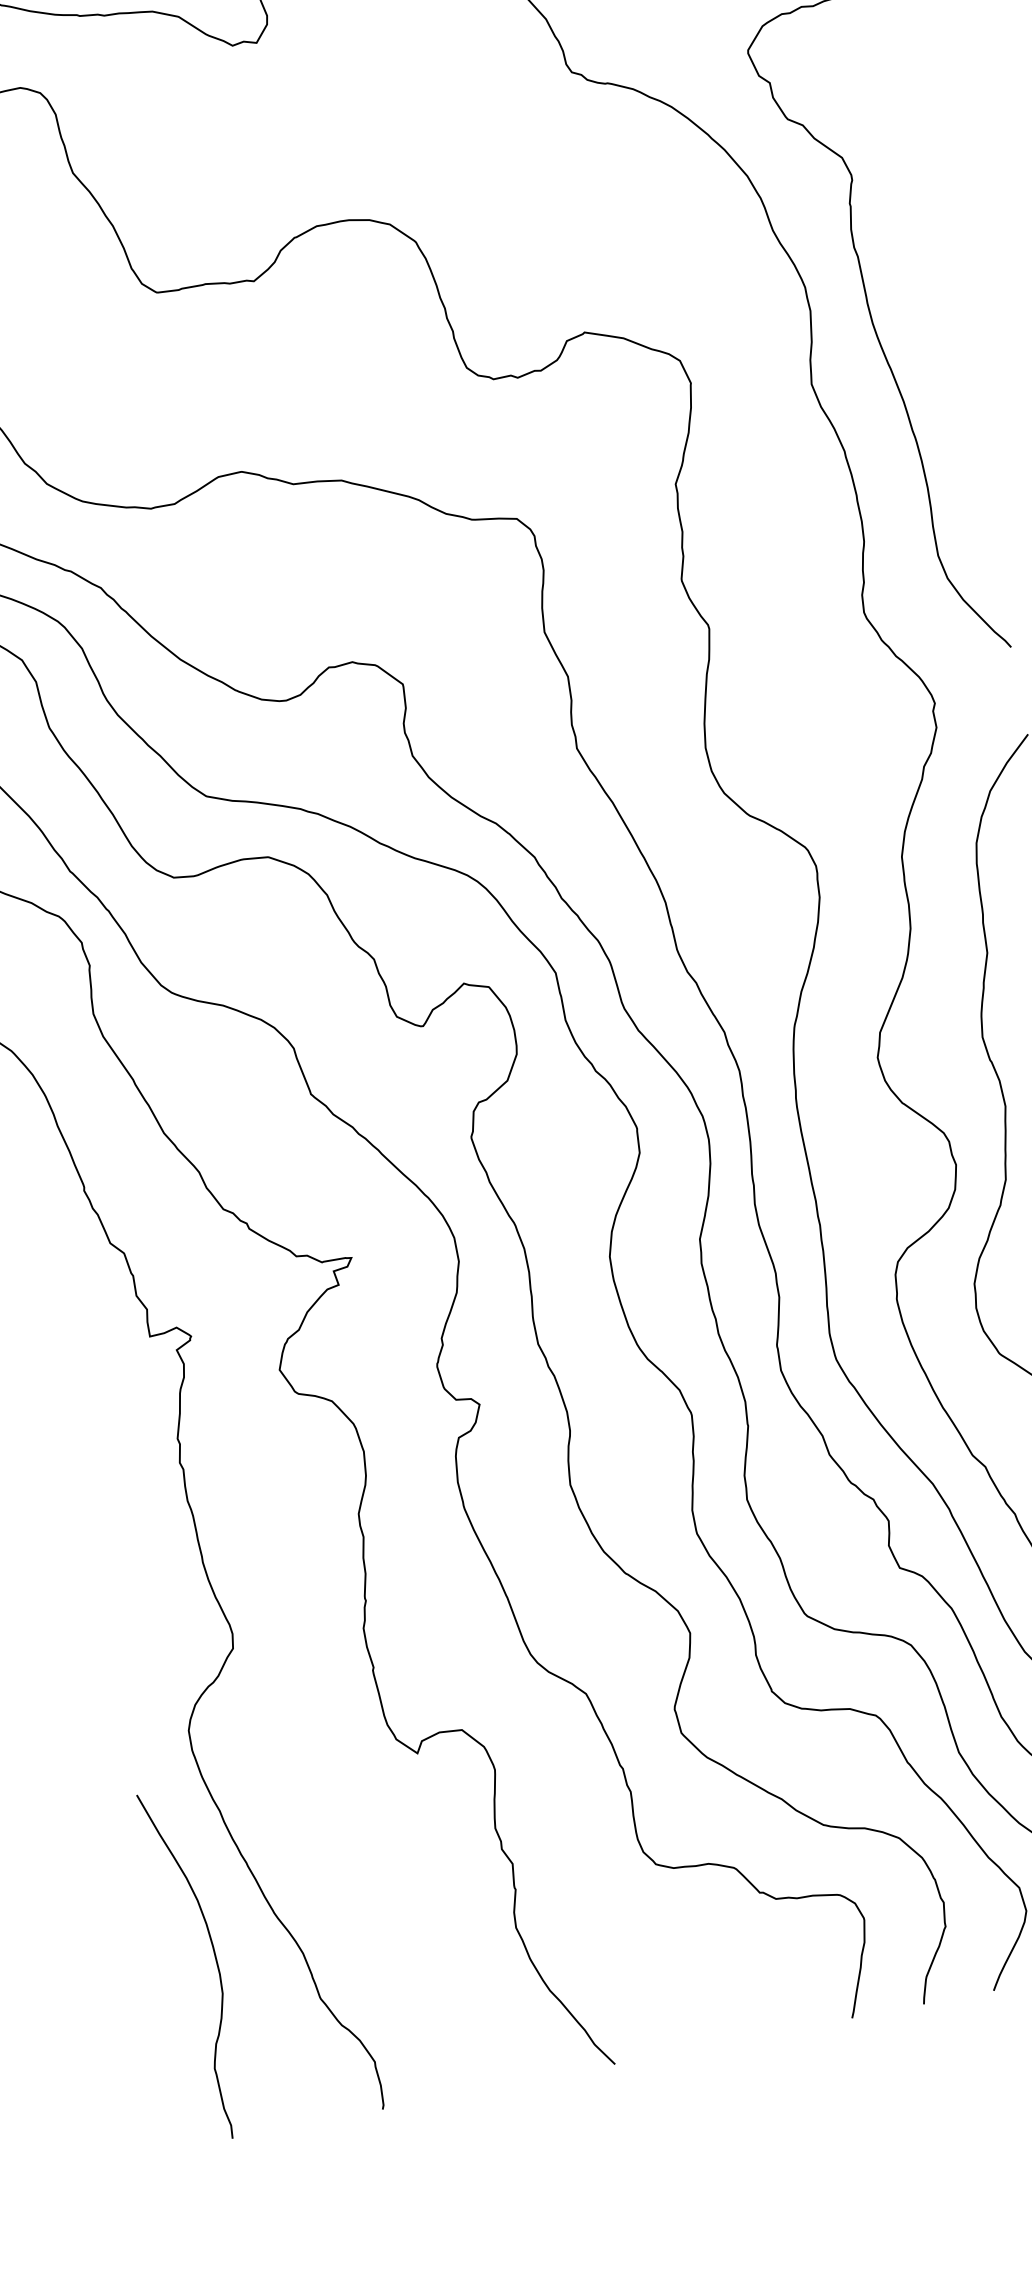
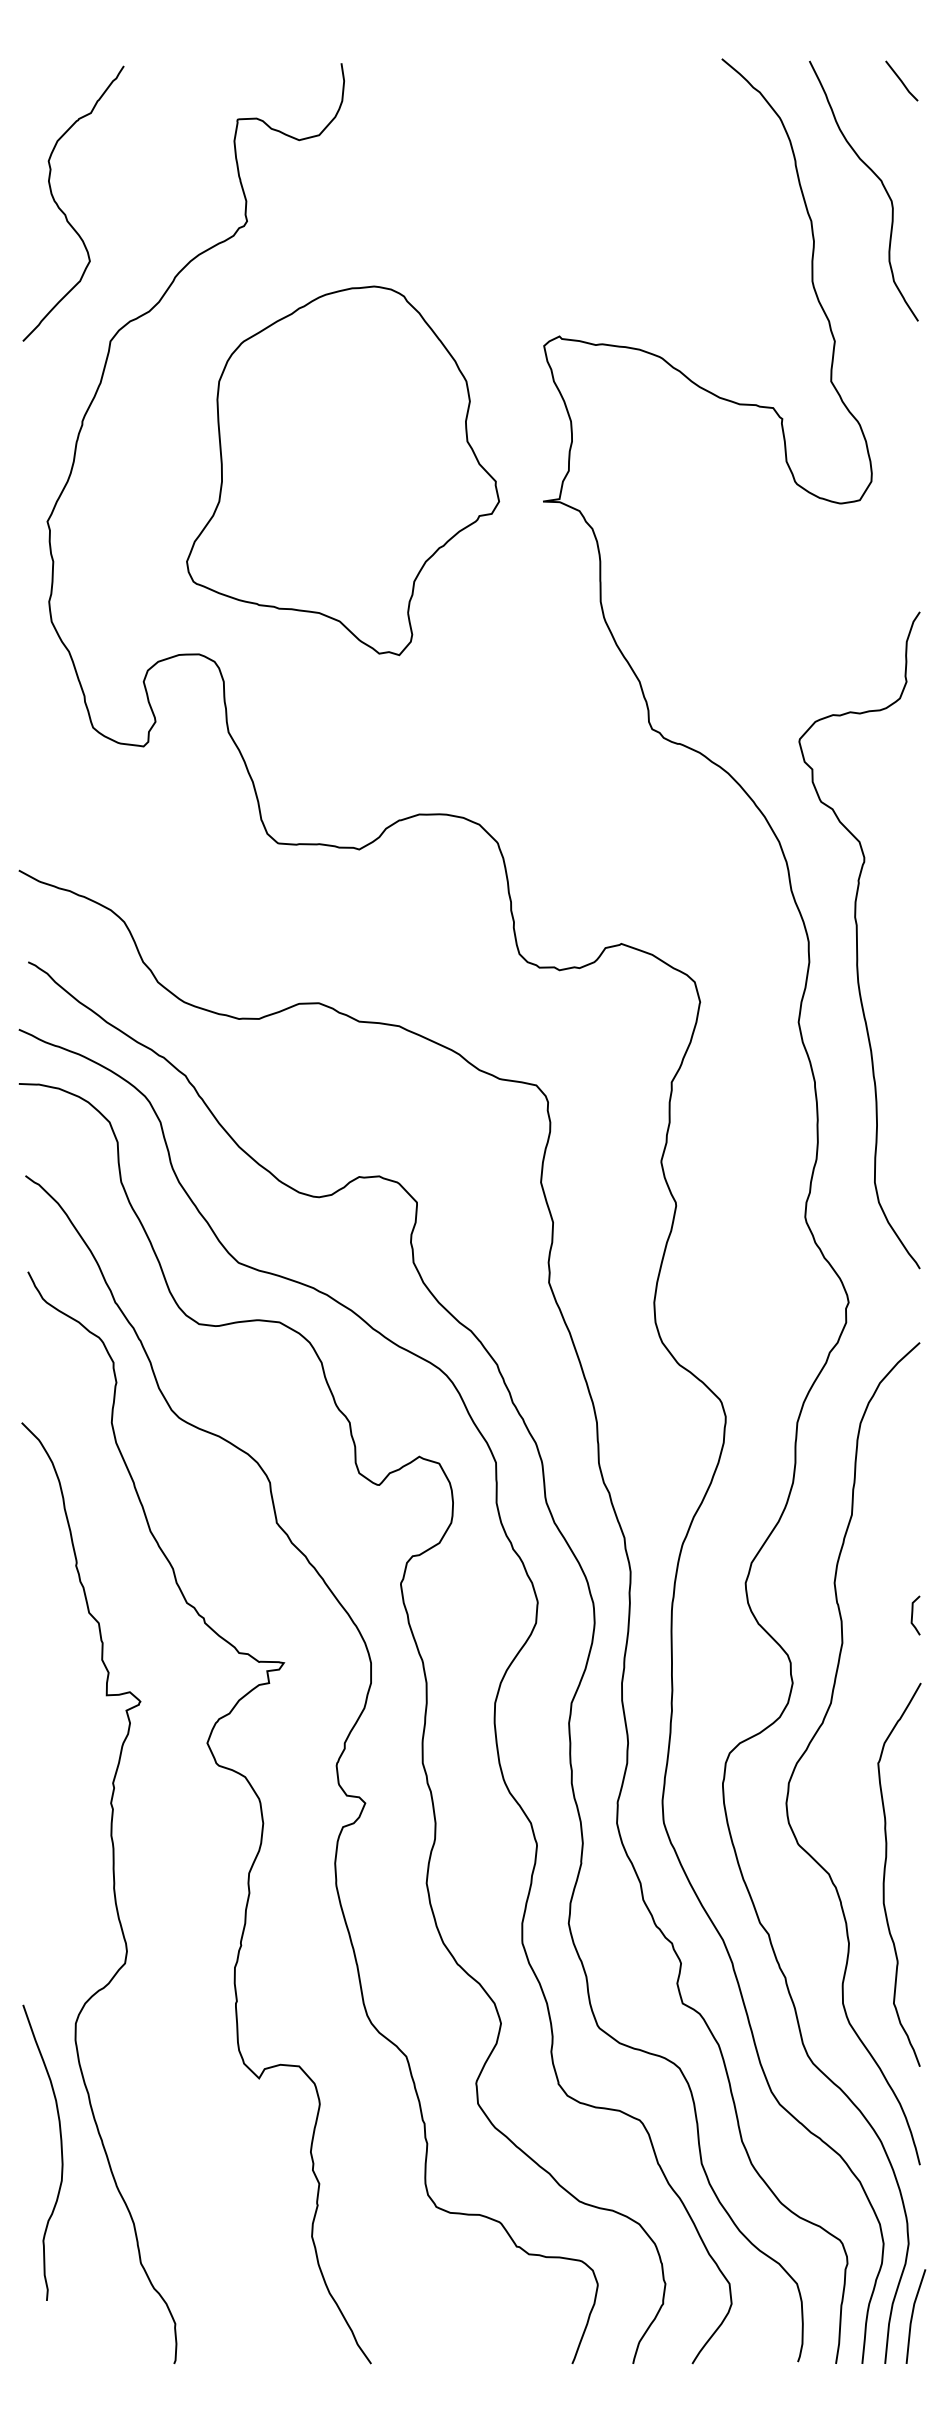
curve: (213, 1955) -> (60, 2148), moved

